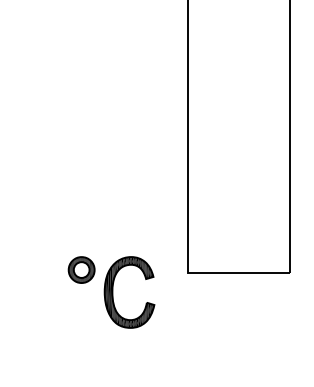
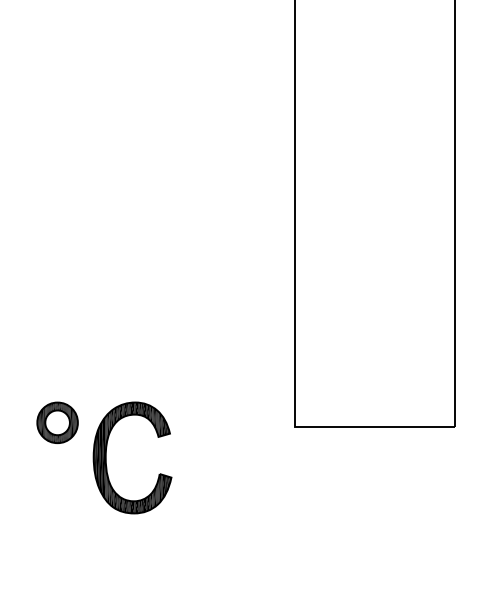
part: (111, 292) -> (104, 457), moved

